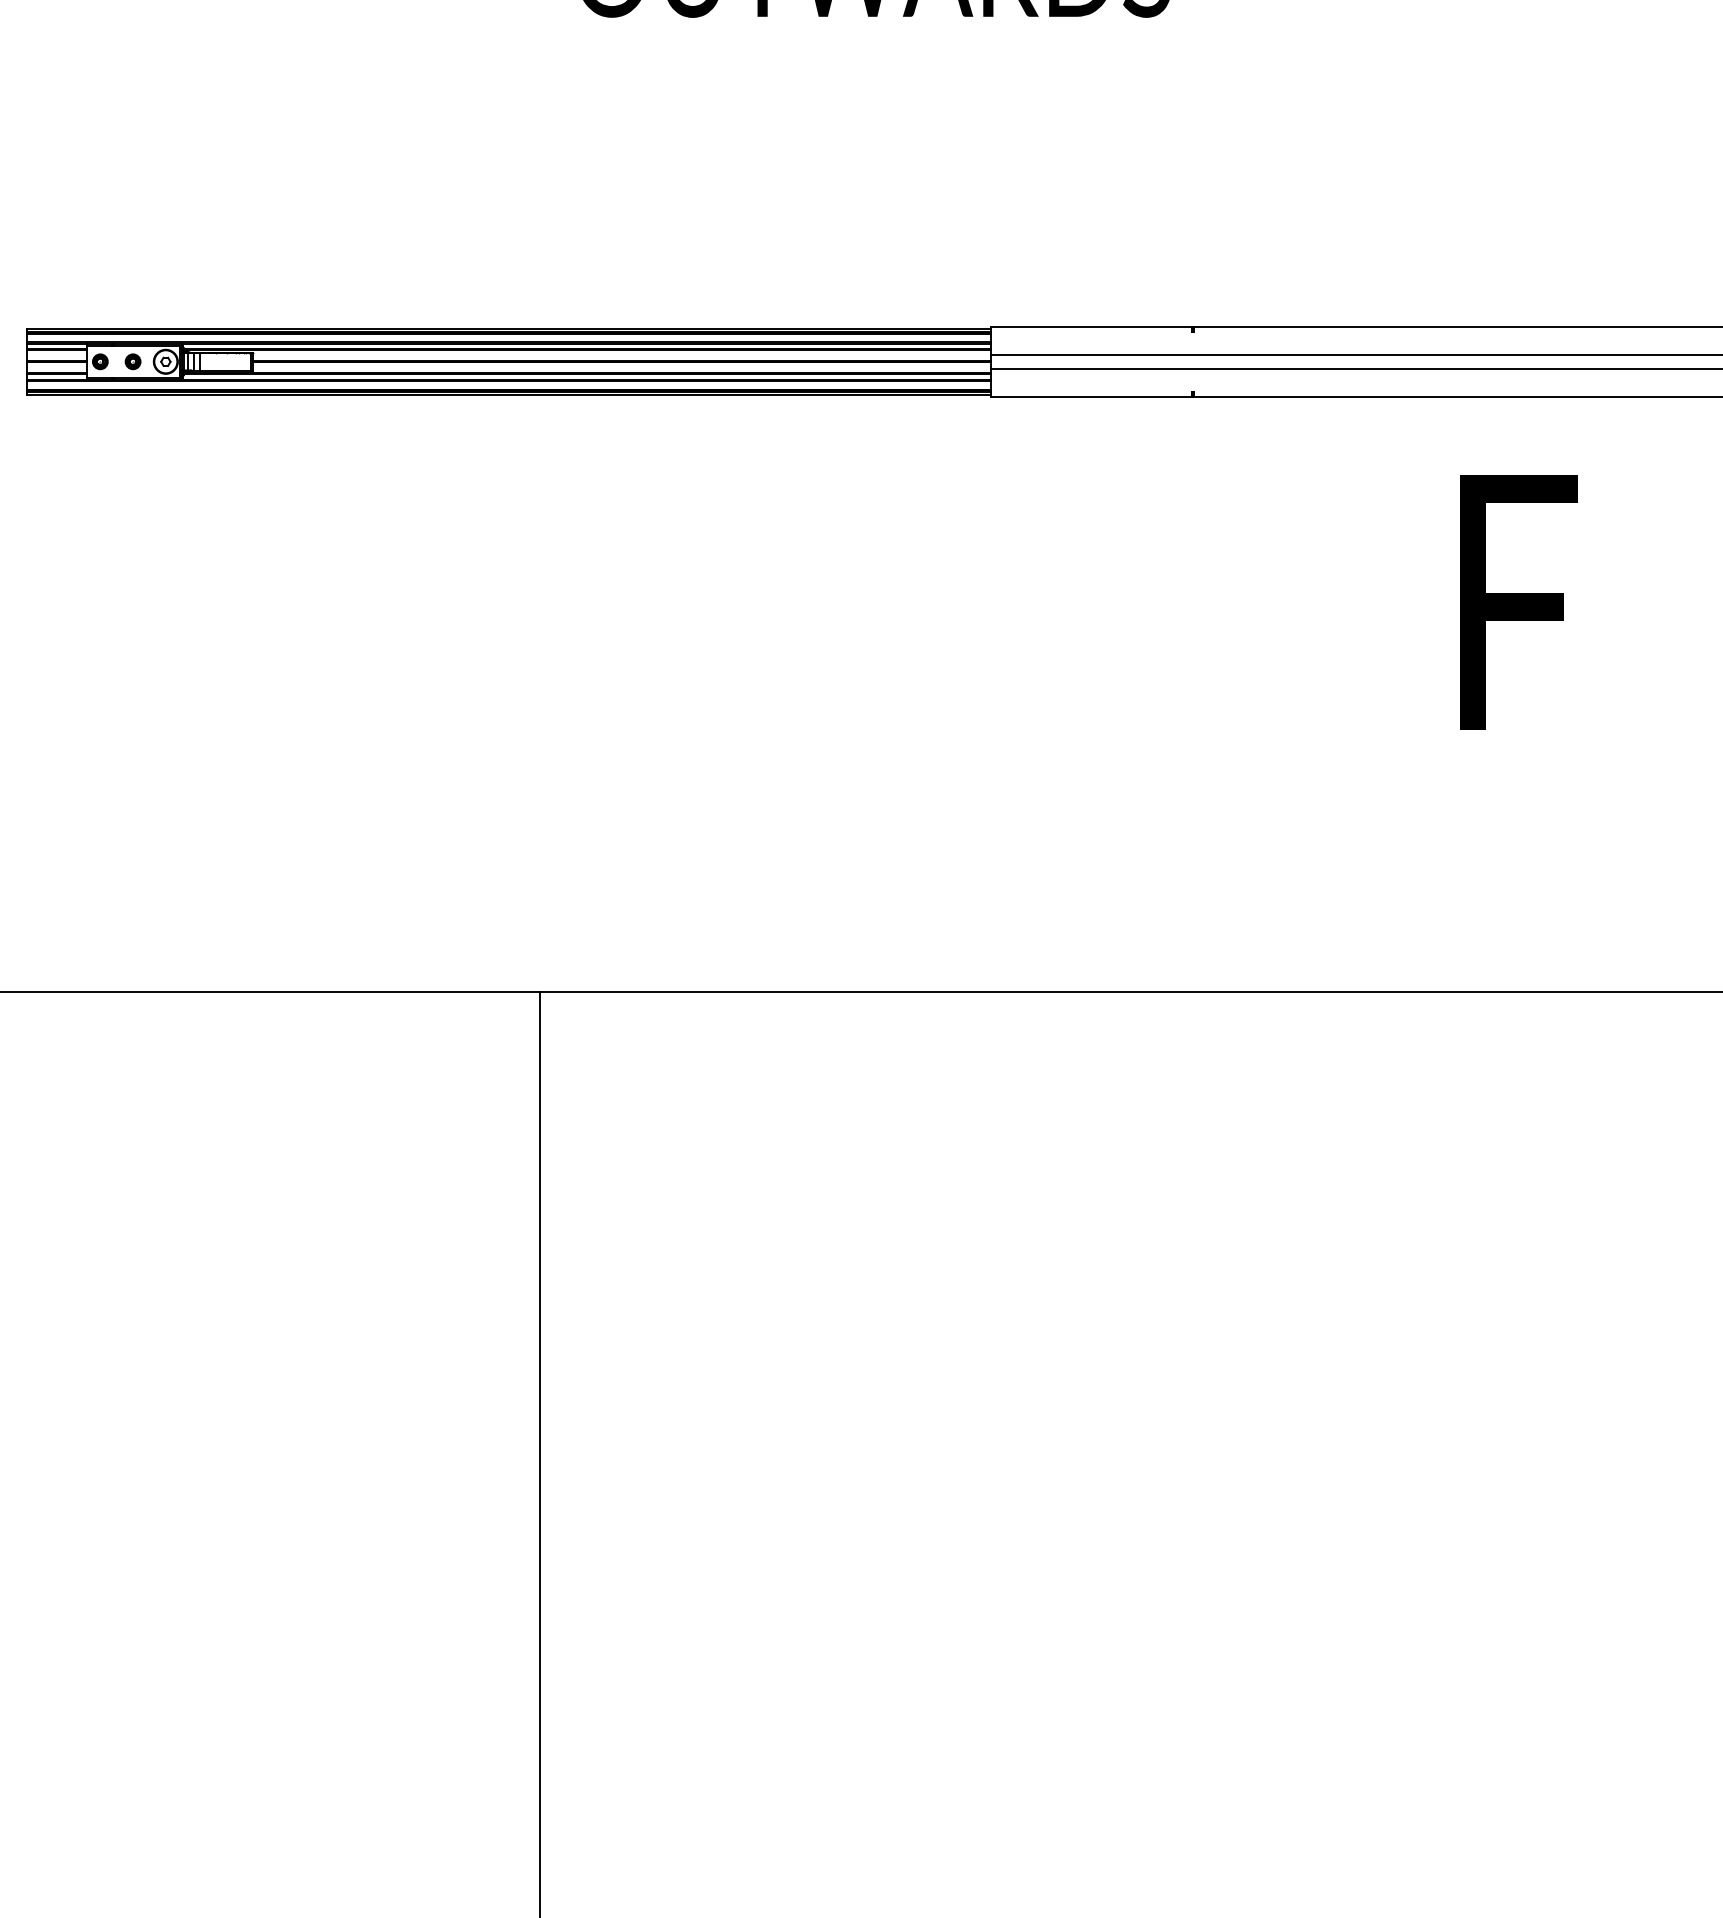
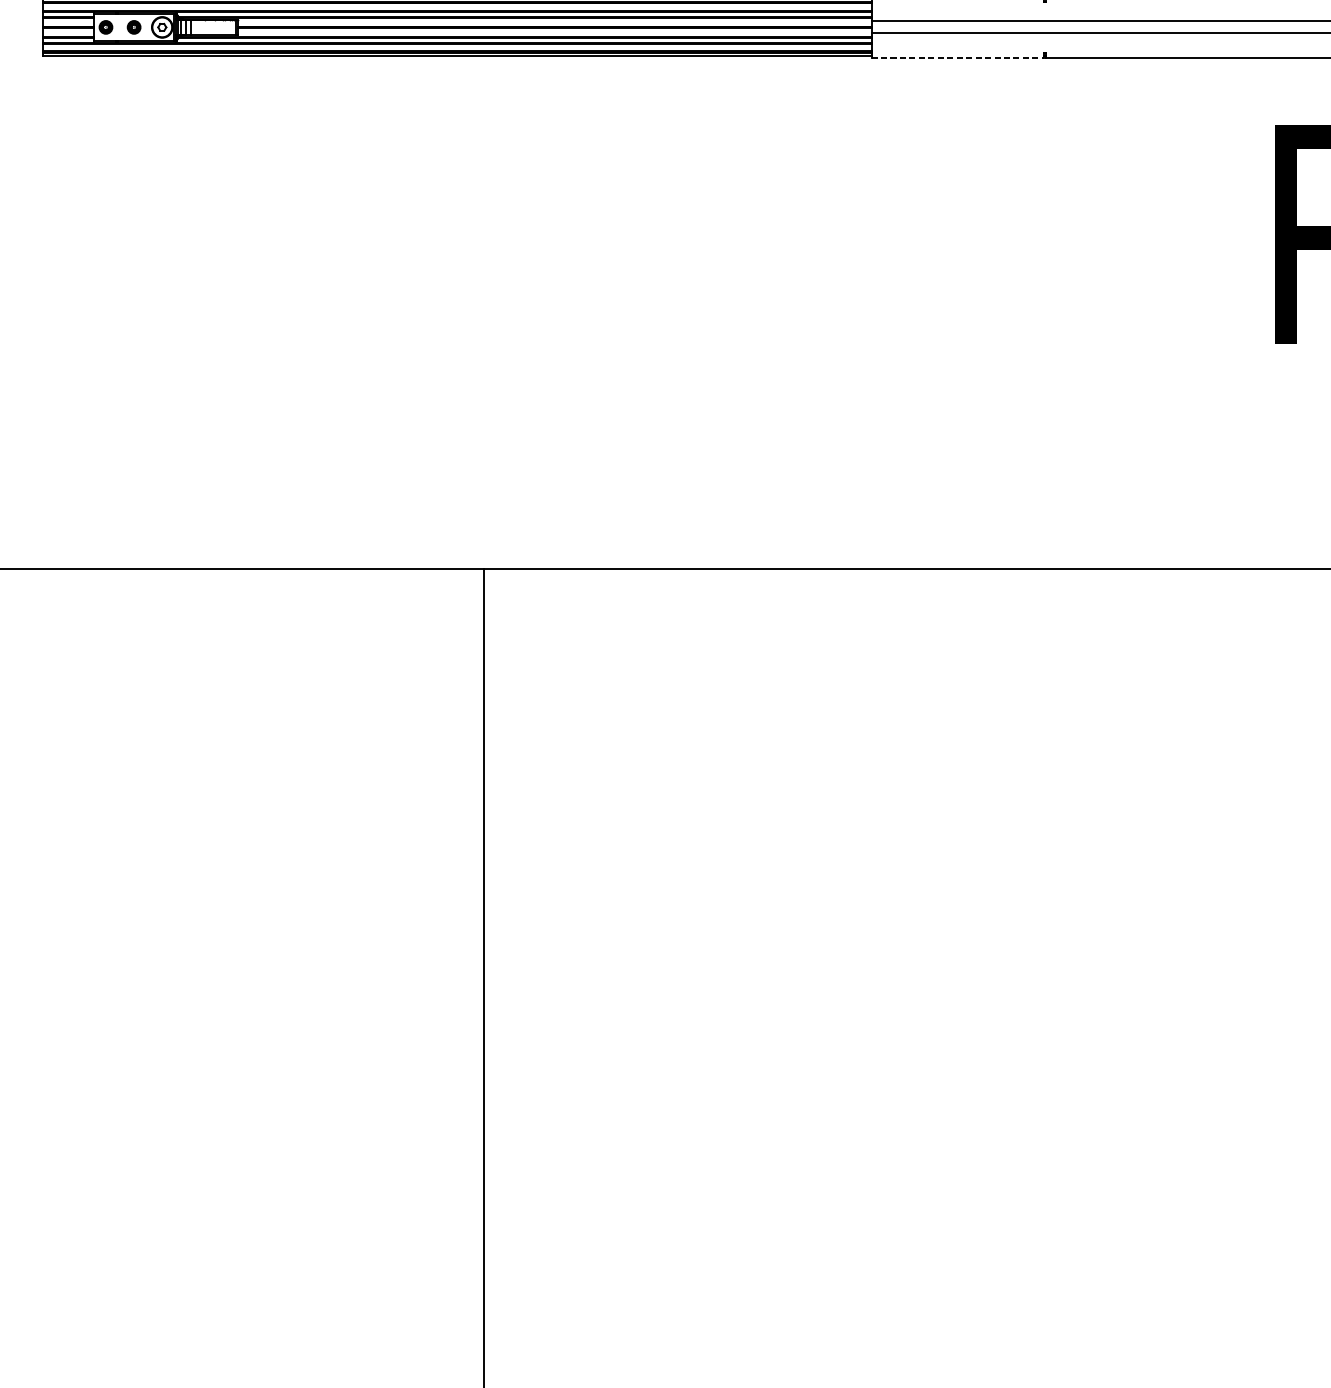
line: (1091, 397) -> (958, 58), solid -> dashed

